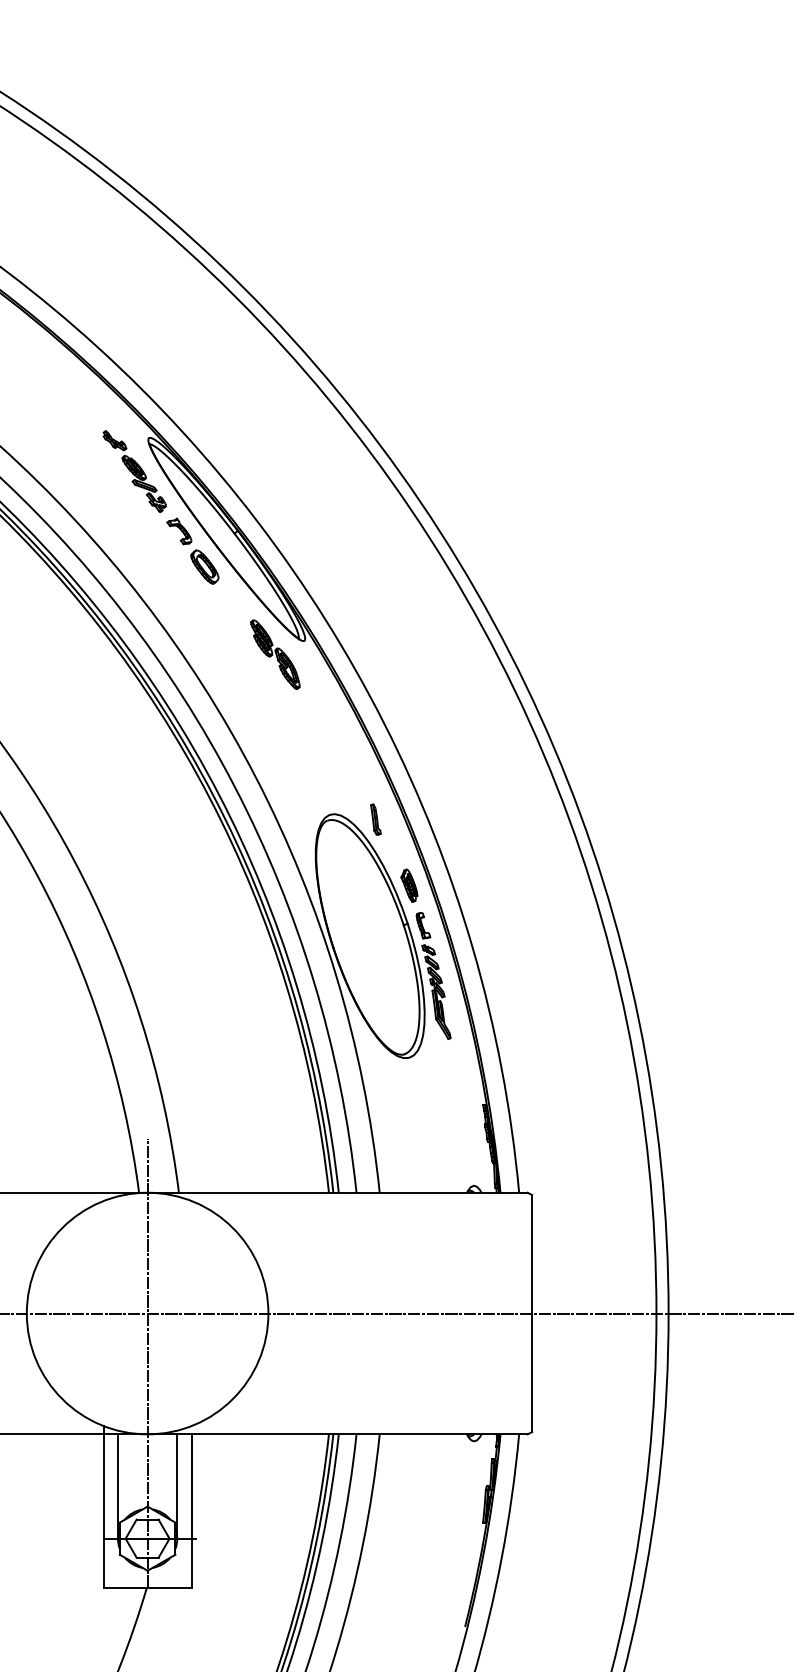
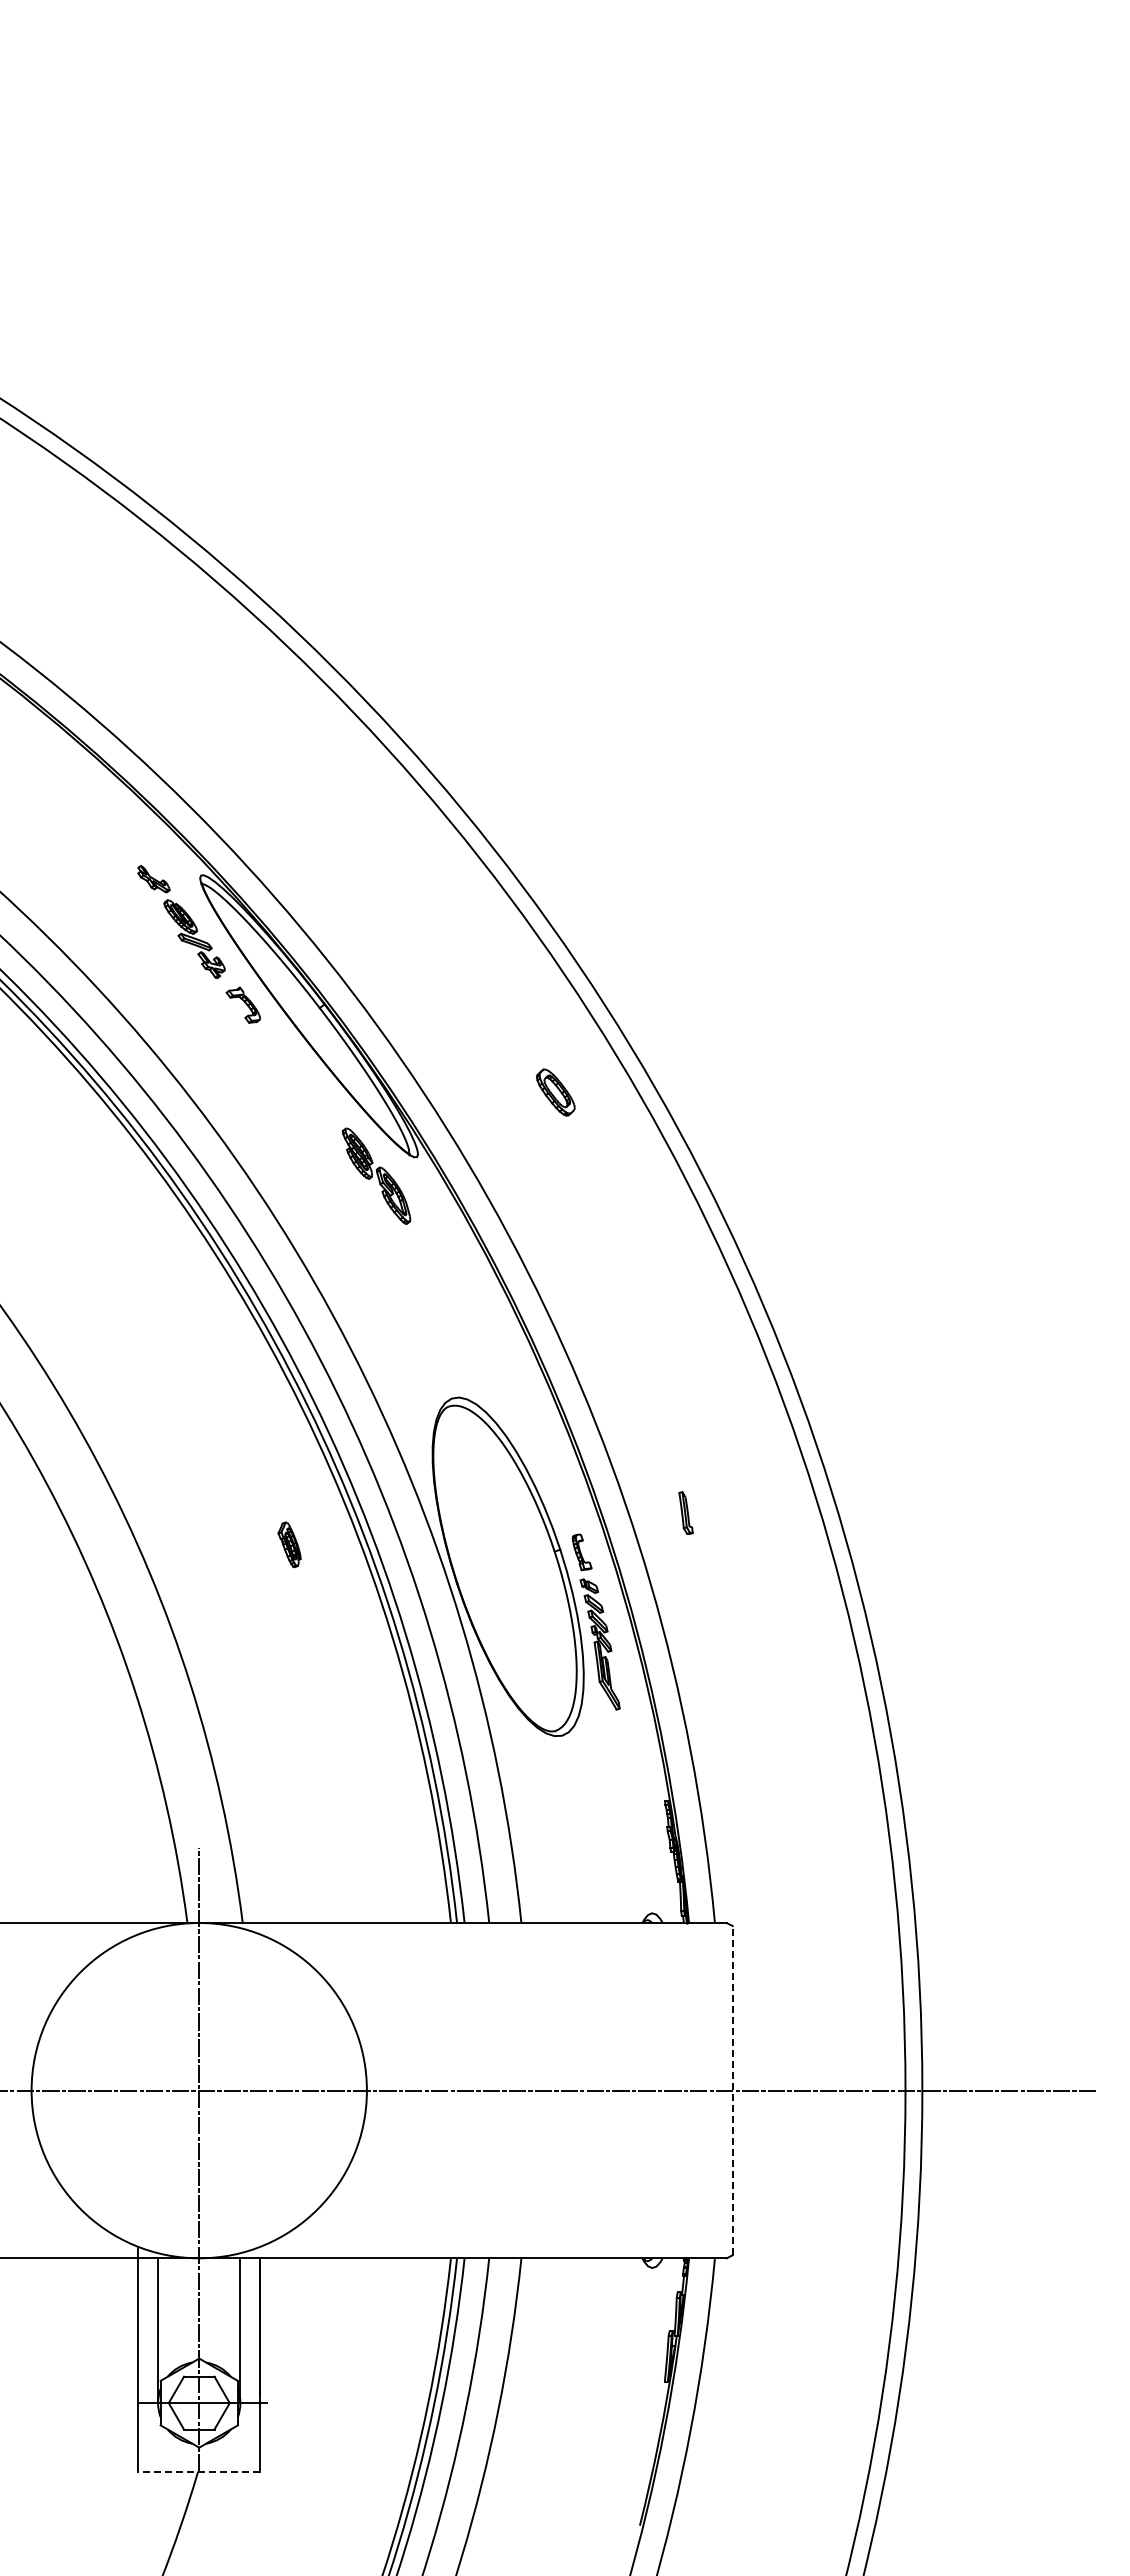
part: (204, 567) -> (555, 1092), moved
part: (375, 819) -> (685, 1512), moved
part: (409, 885) -> (289, 1544), moved
line: (531, 1313) -> (732, 2090), solid -> dashed
line: (147, 1587) -> (199, 2471), solid -> dashed

